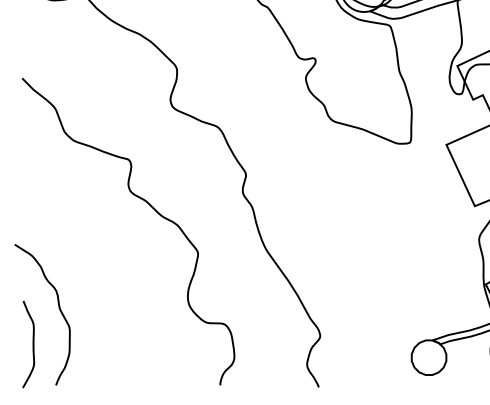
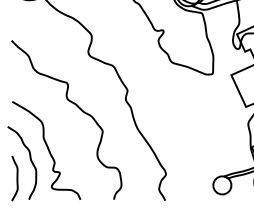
curve: (91, 288) -> (47, 149), added

